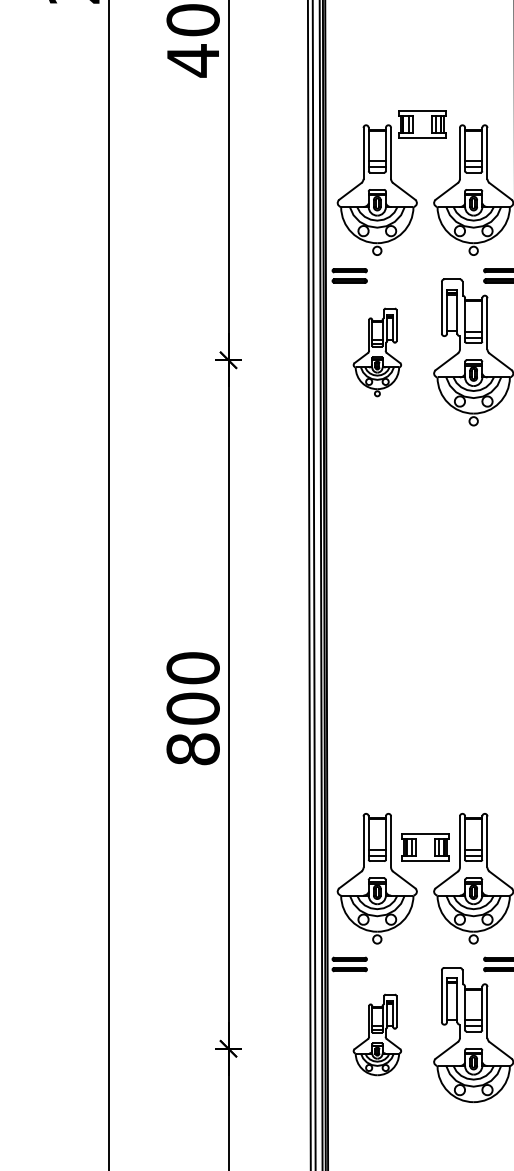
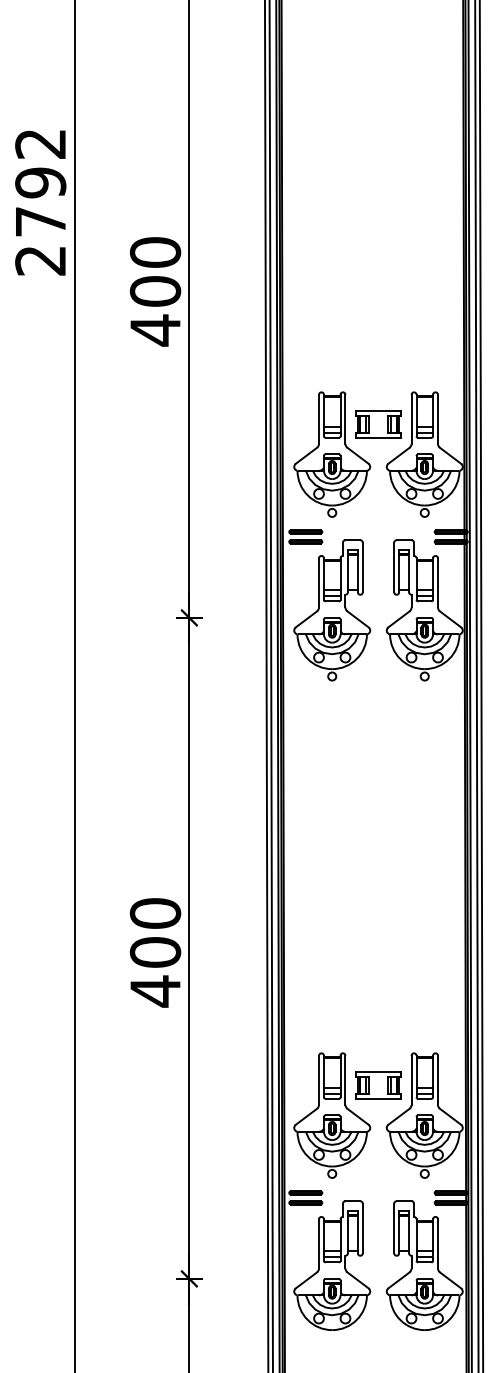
part: (422, 124) -> (378, 424), moved
part: (377, 352) -> (332, 610), size x1.67
text: (193, 749) -> (155, 991), 800 -> 400
part: (377, 1034) -> (332, 1265), size x1.67

